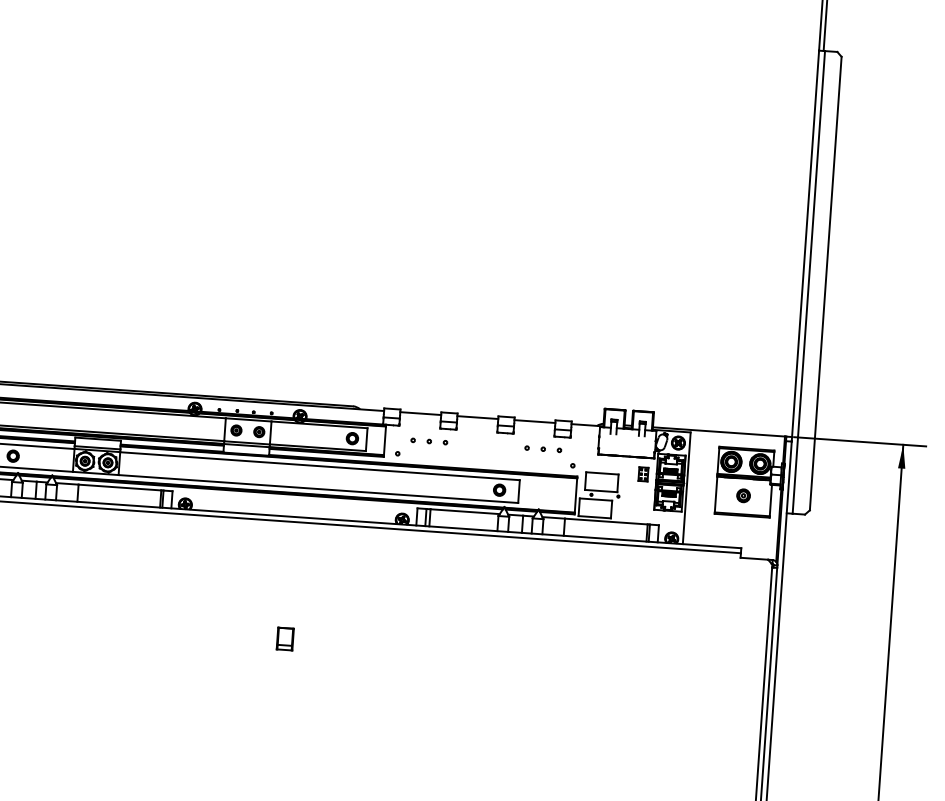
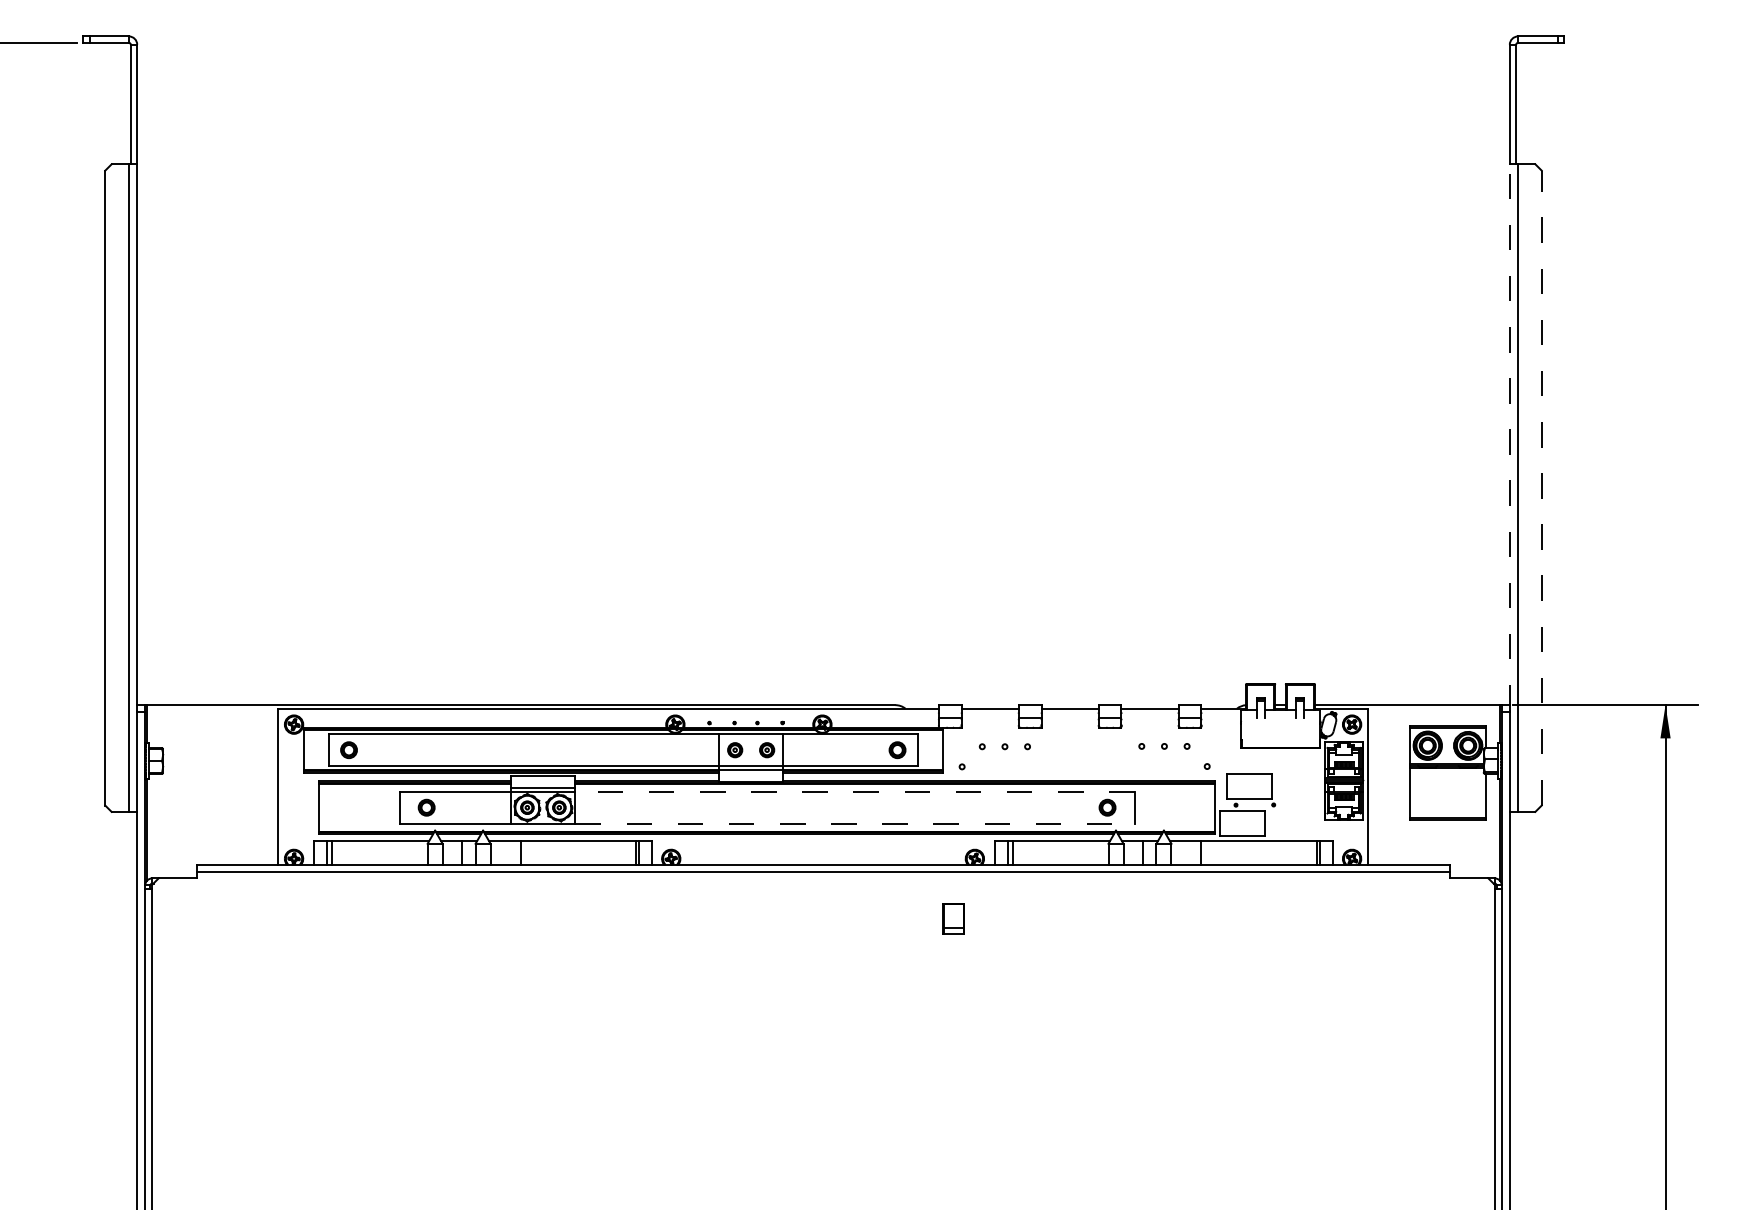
line: (805, 245) -> (1509, 436), solid -> dashed
line: (825, 283) -> (1541, 487), solid -> dashed
line: (320, 466) -> (855, 791), solid -> dashed
part: (643, 474) -> (1306, 771), removed
line: (318, 488) -> (855, 823), solid -> dashed
part: (743, 495) -> (1447, 791), removed
part: (285, 638) -> (953, 918), moved

